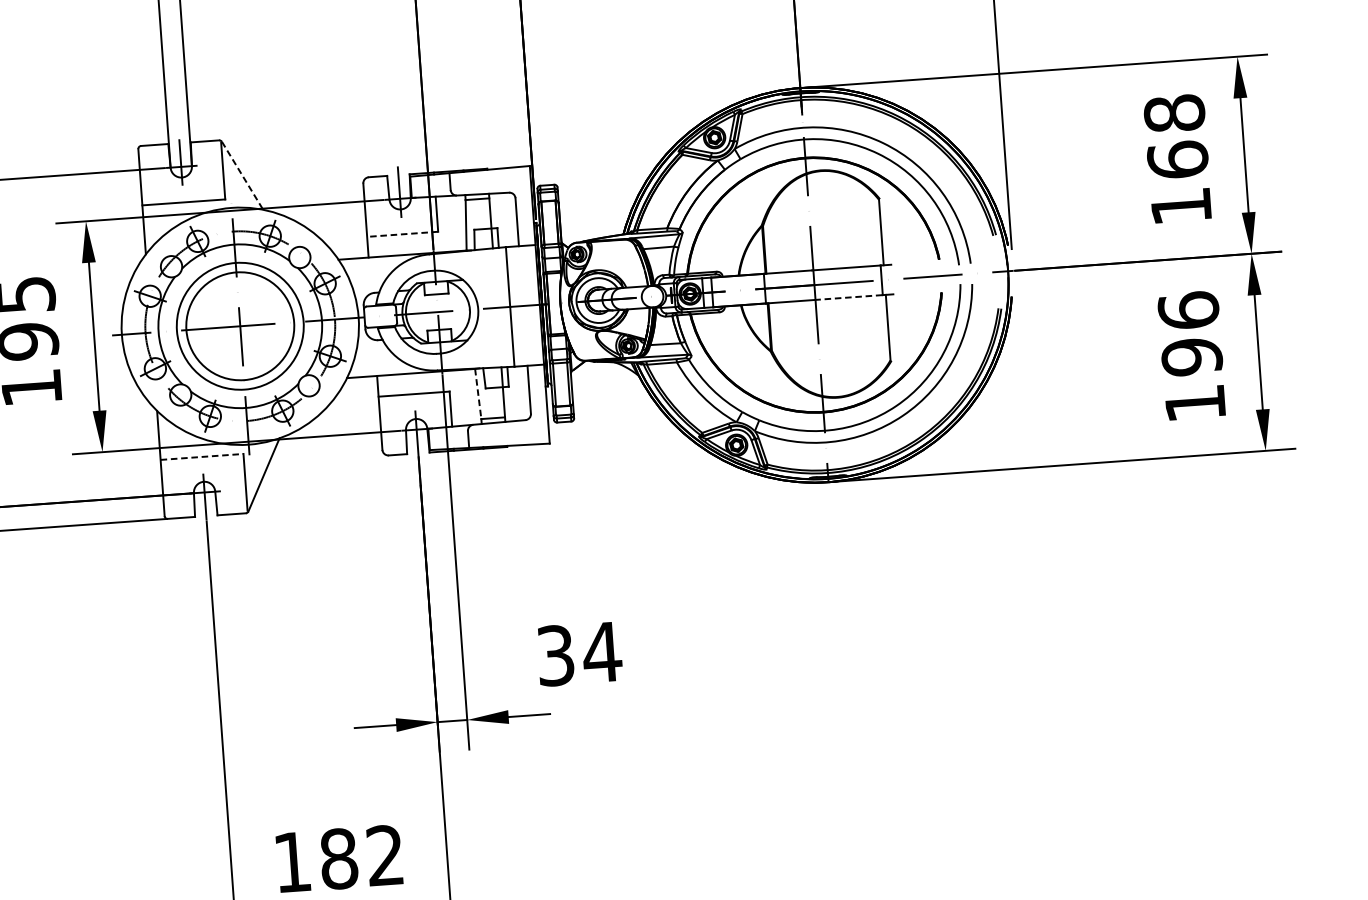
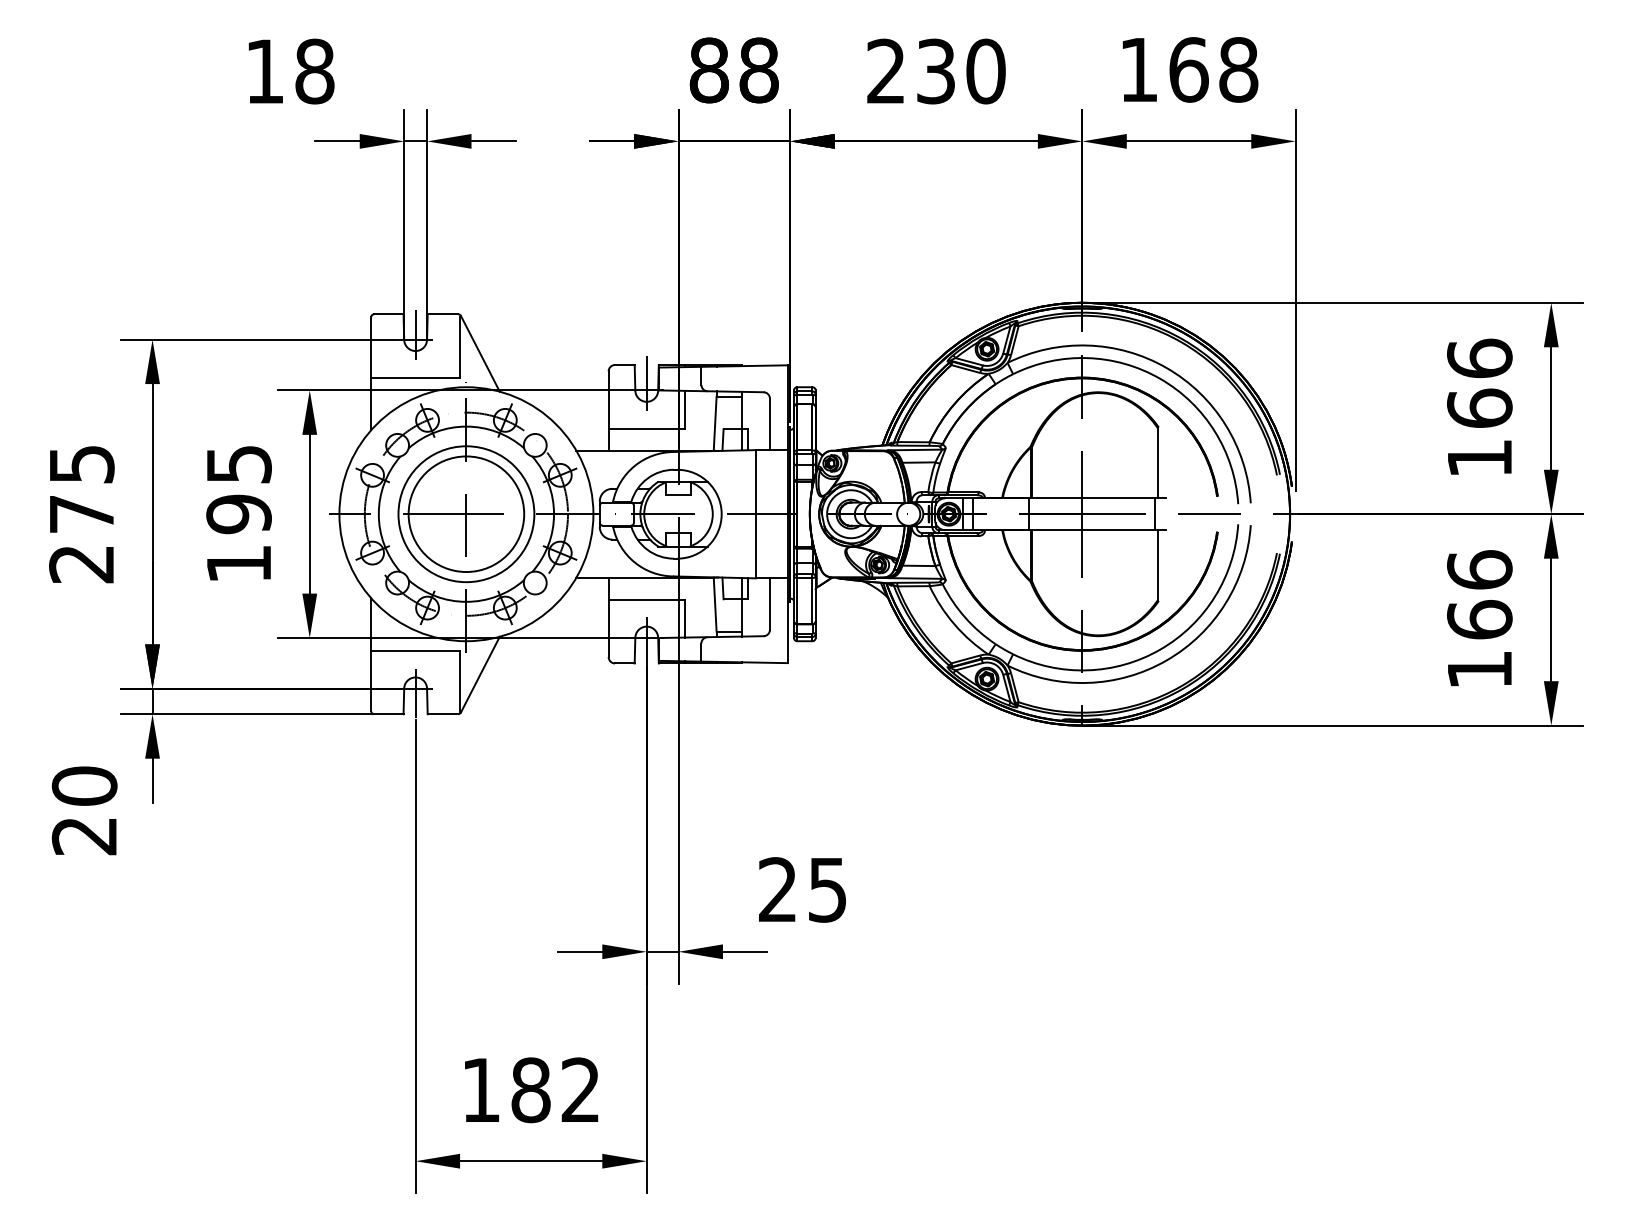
text: (1174, 113) -> (1479, 358), 168 -> 166
line: (242, 175) -> (480, 353), dashed -> solid
line: (402, 234) -> (646, 428), dashed -> solid
line: (848, 297) -> (1117, 530), dashed -> solid
text: (1191, 356) -> (1479, 619), 196 -> 166
line: (478, 394) -> (715, 605), dashed -> solid
line: (202, 456) -> (416, 650), dashed -> solid
text: (579, 653) -> (803, 889), 34 -> 25

